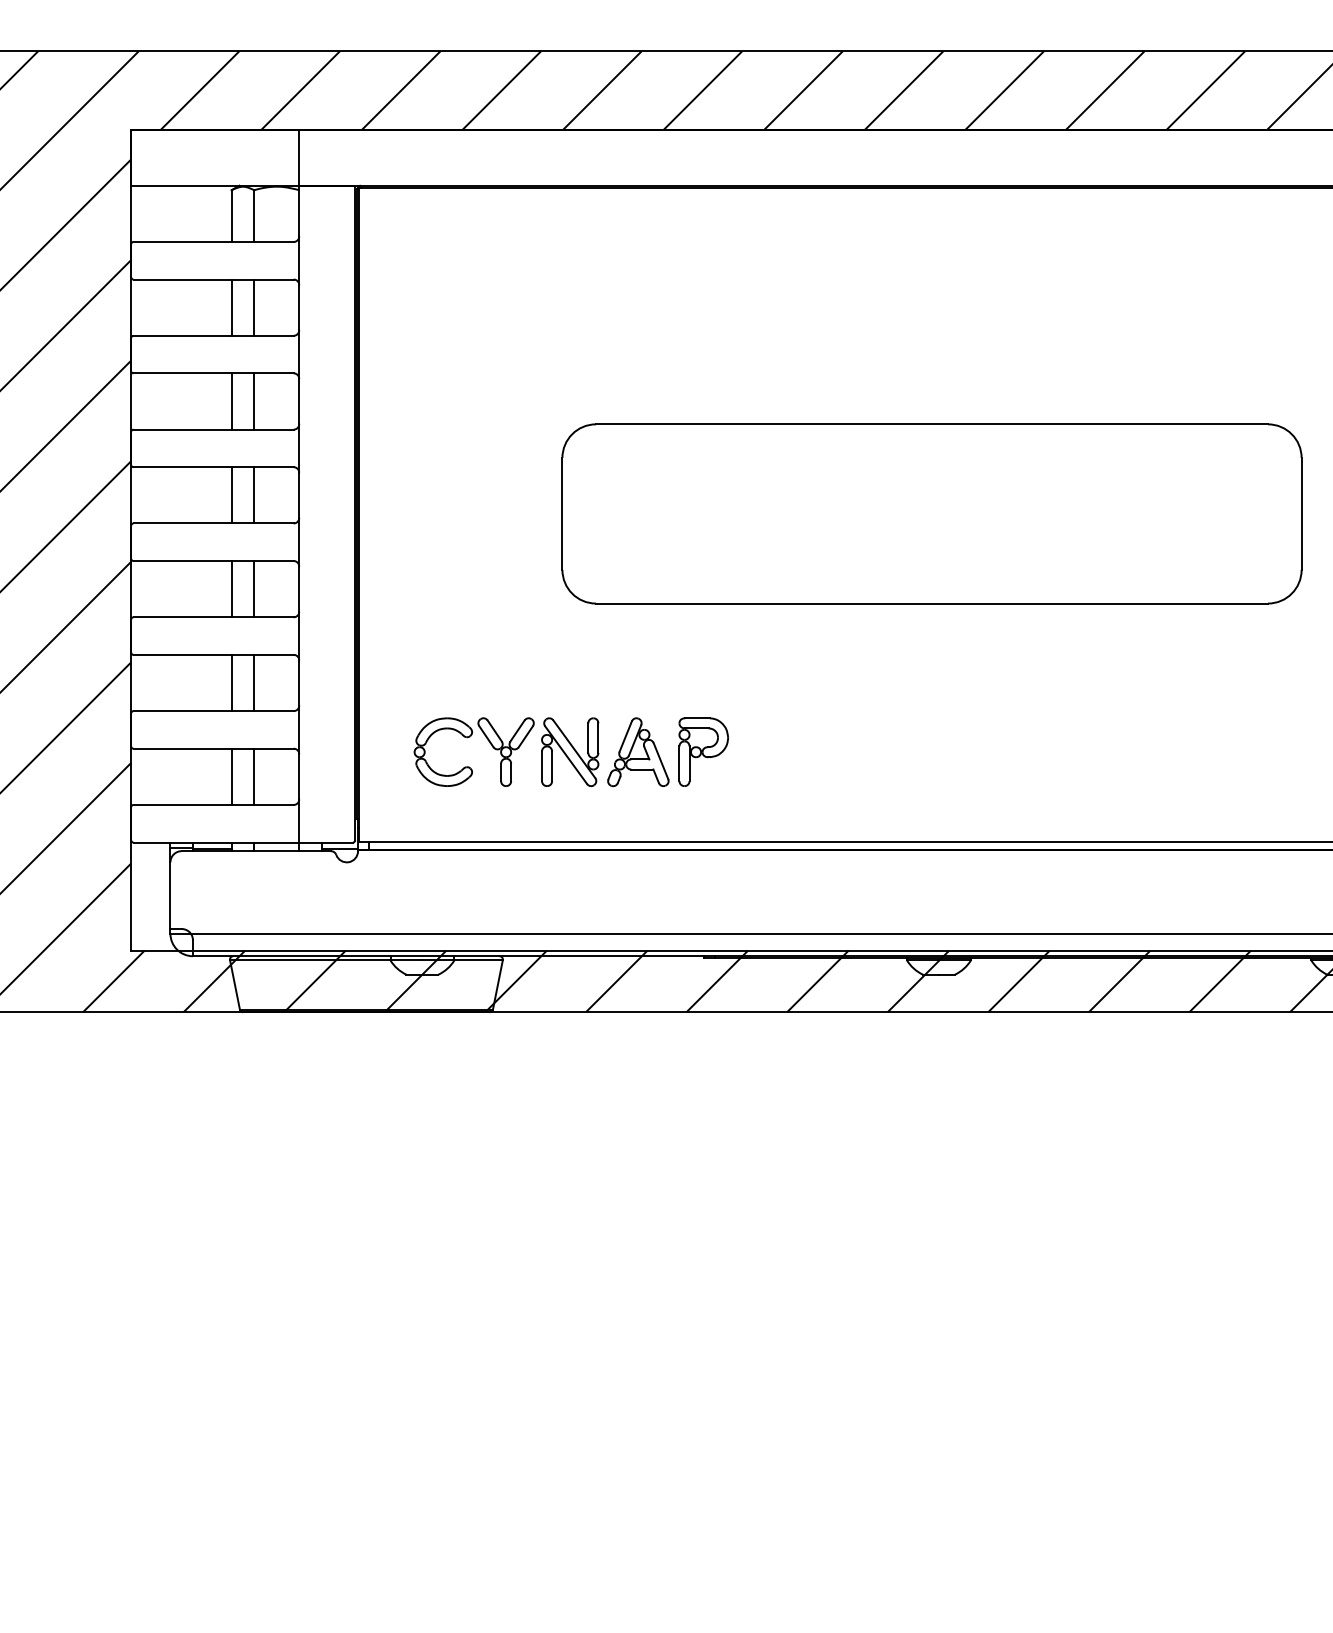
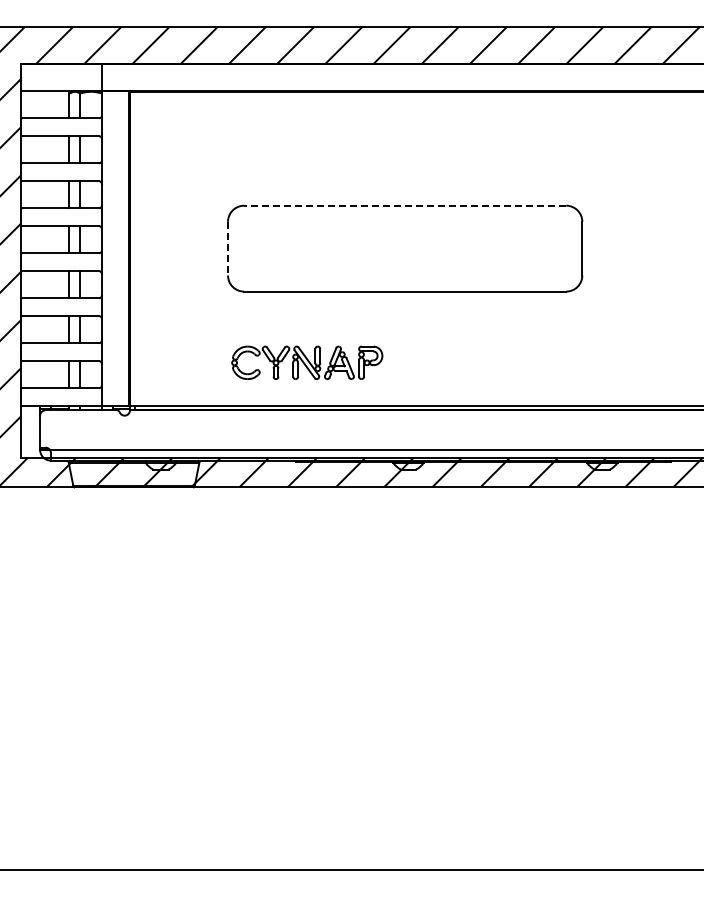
line: (930, 423) -> (404, 205), solid -> dashed
line: (563, 513) -> (228, 248), solid -> dashed
part: (571, 751) -> (307, 362), moved

